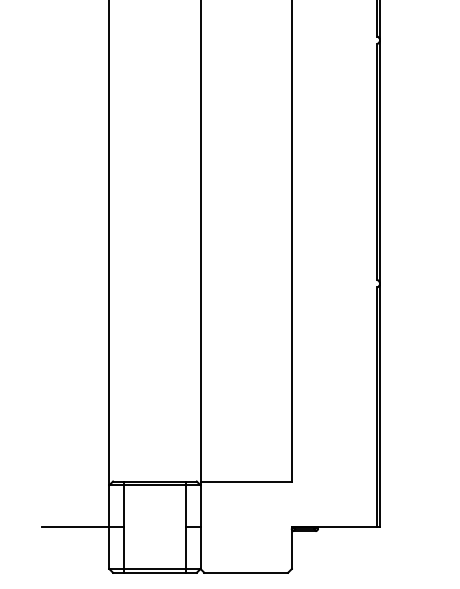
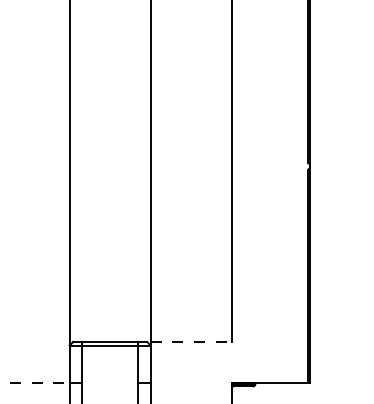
line: (246, 481) -> (191, 342), solid -> dashed
line: (76, 527) -> (40, 383), solid -> dashed

